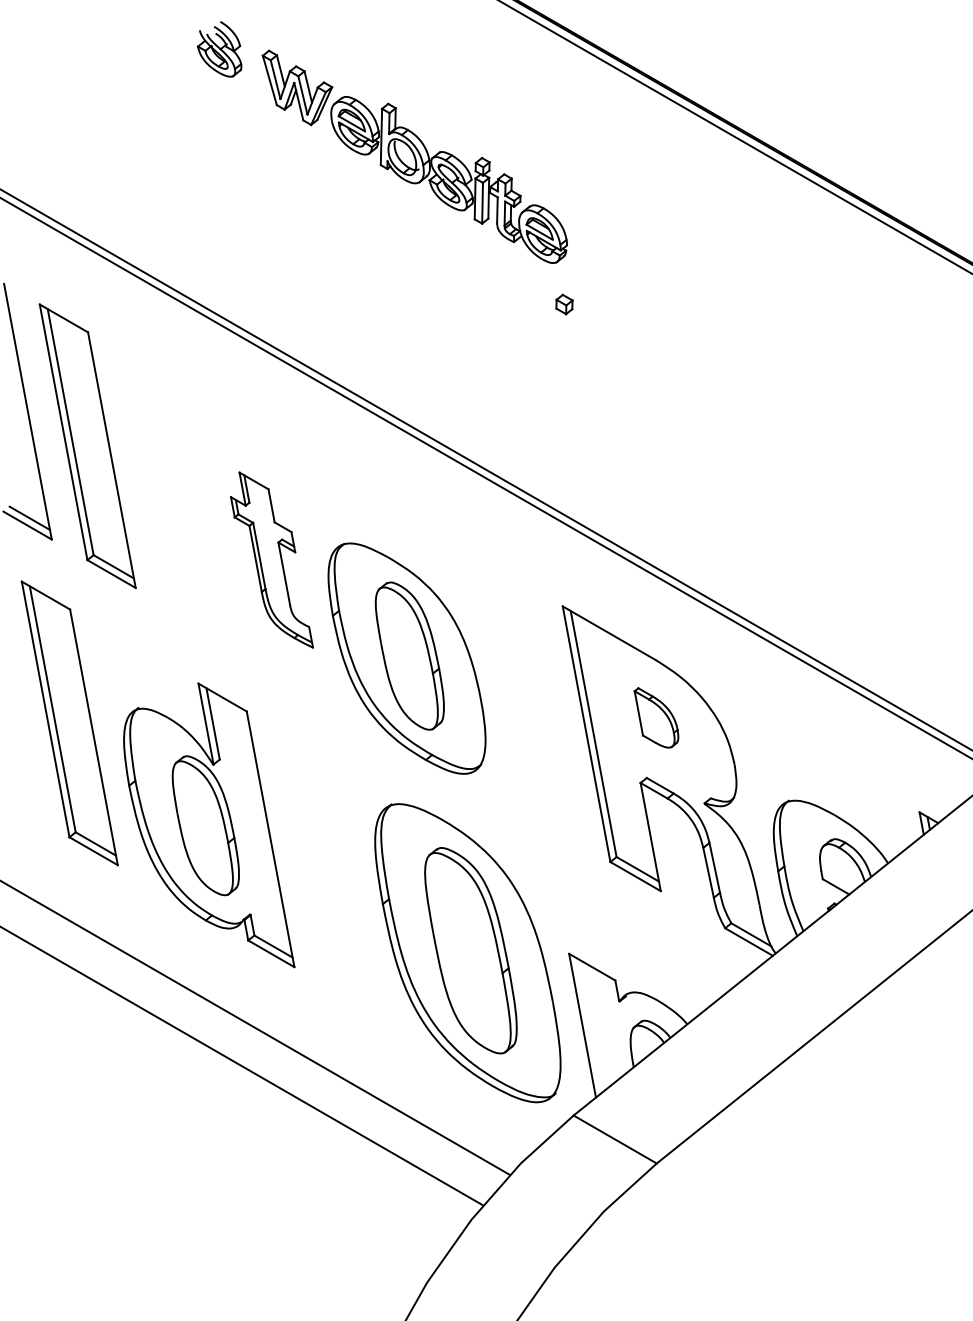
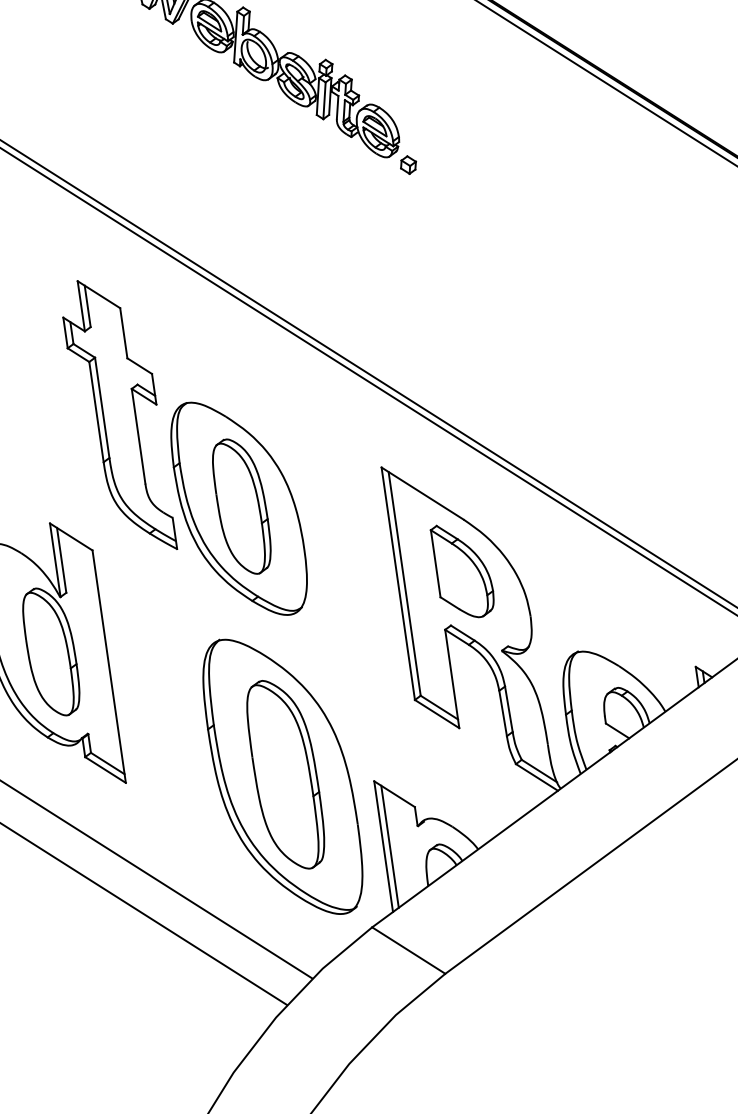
part: (564, 304) -> (408, 165), moved
part: (271, 559) -> (120, 414), size x1.67
part: (656, 717) -> (461, 571), size x1.67
line: (589, 1025) -> (389, 846), added

